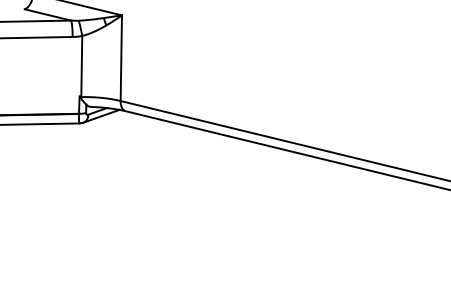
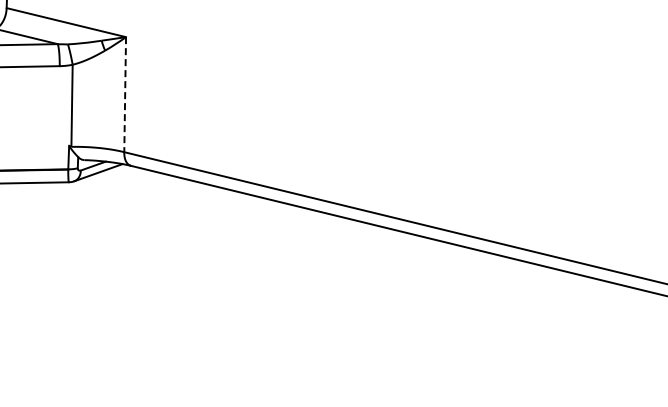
line: (121, 58) -> (125, 94), solid -> dashed

